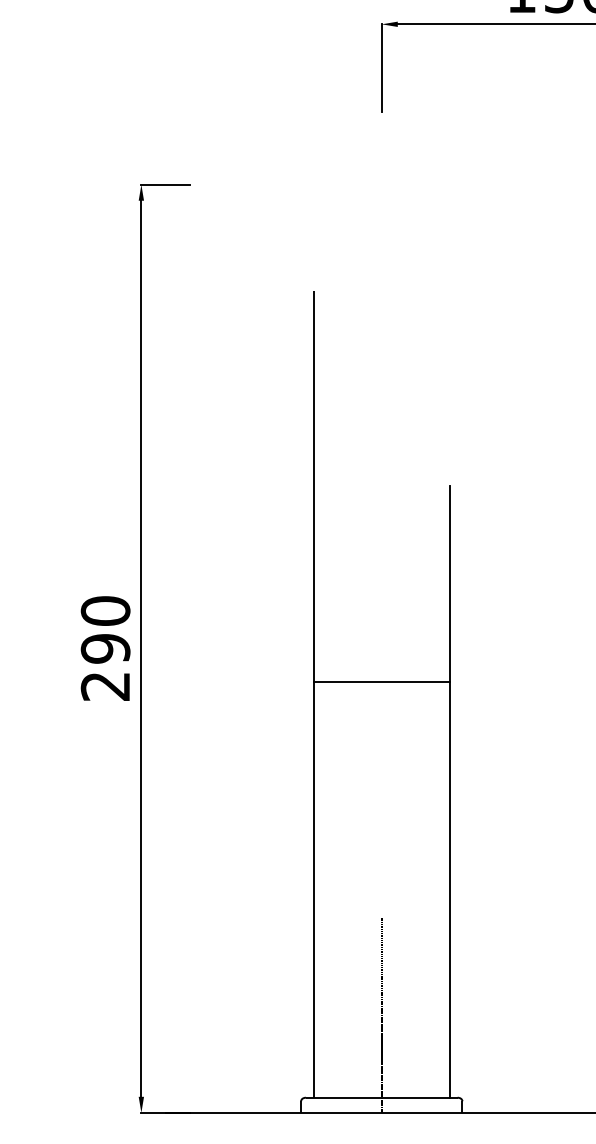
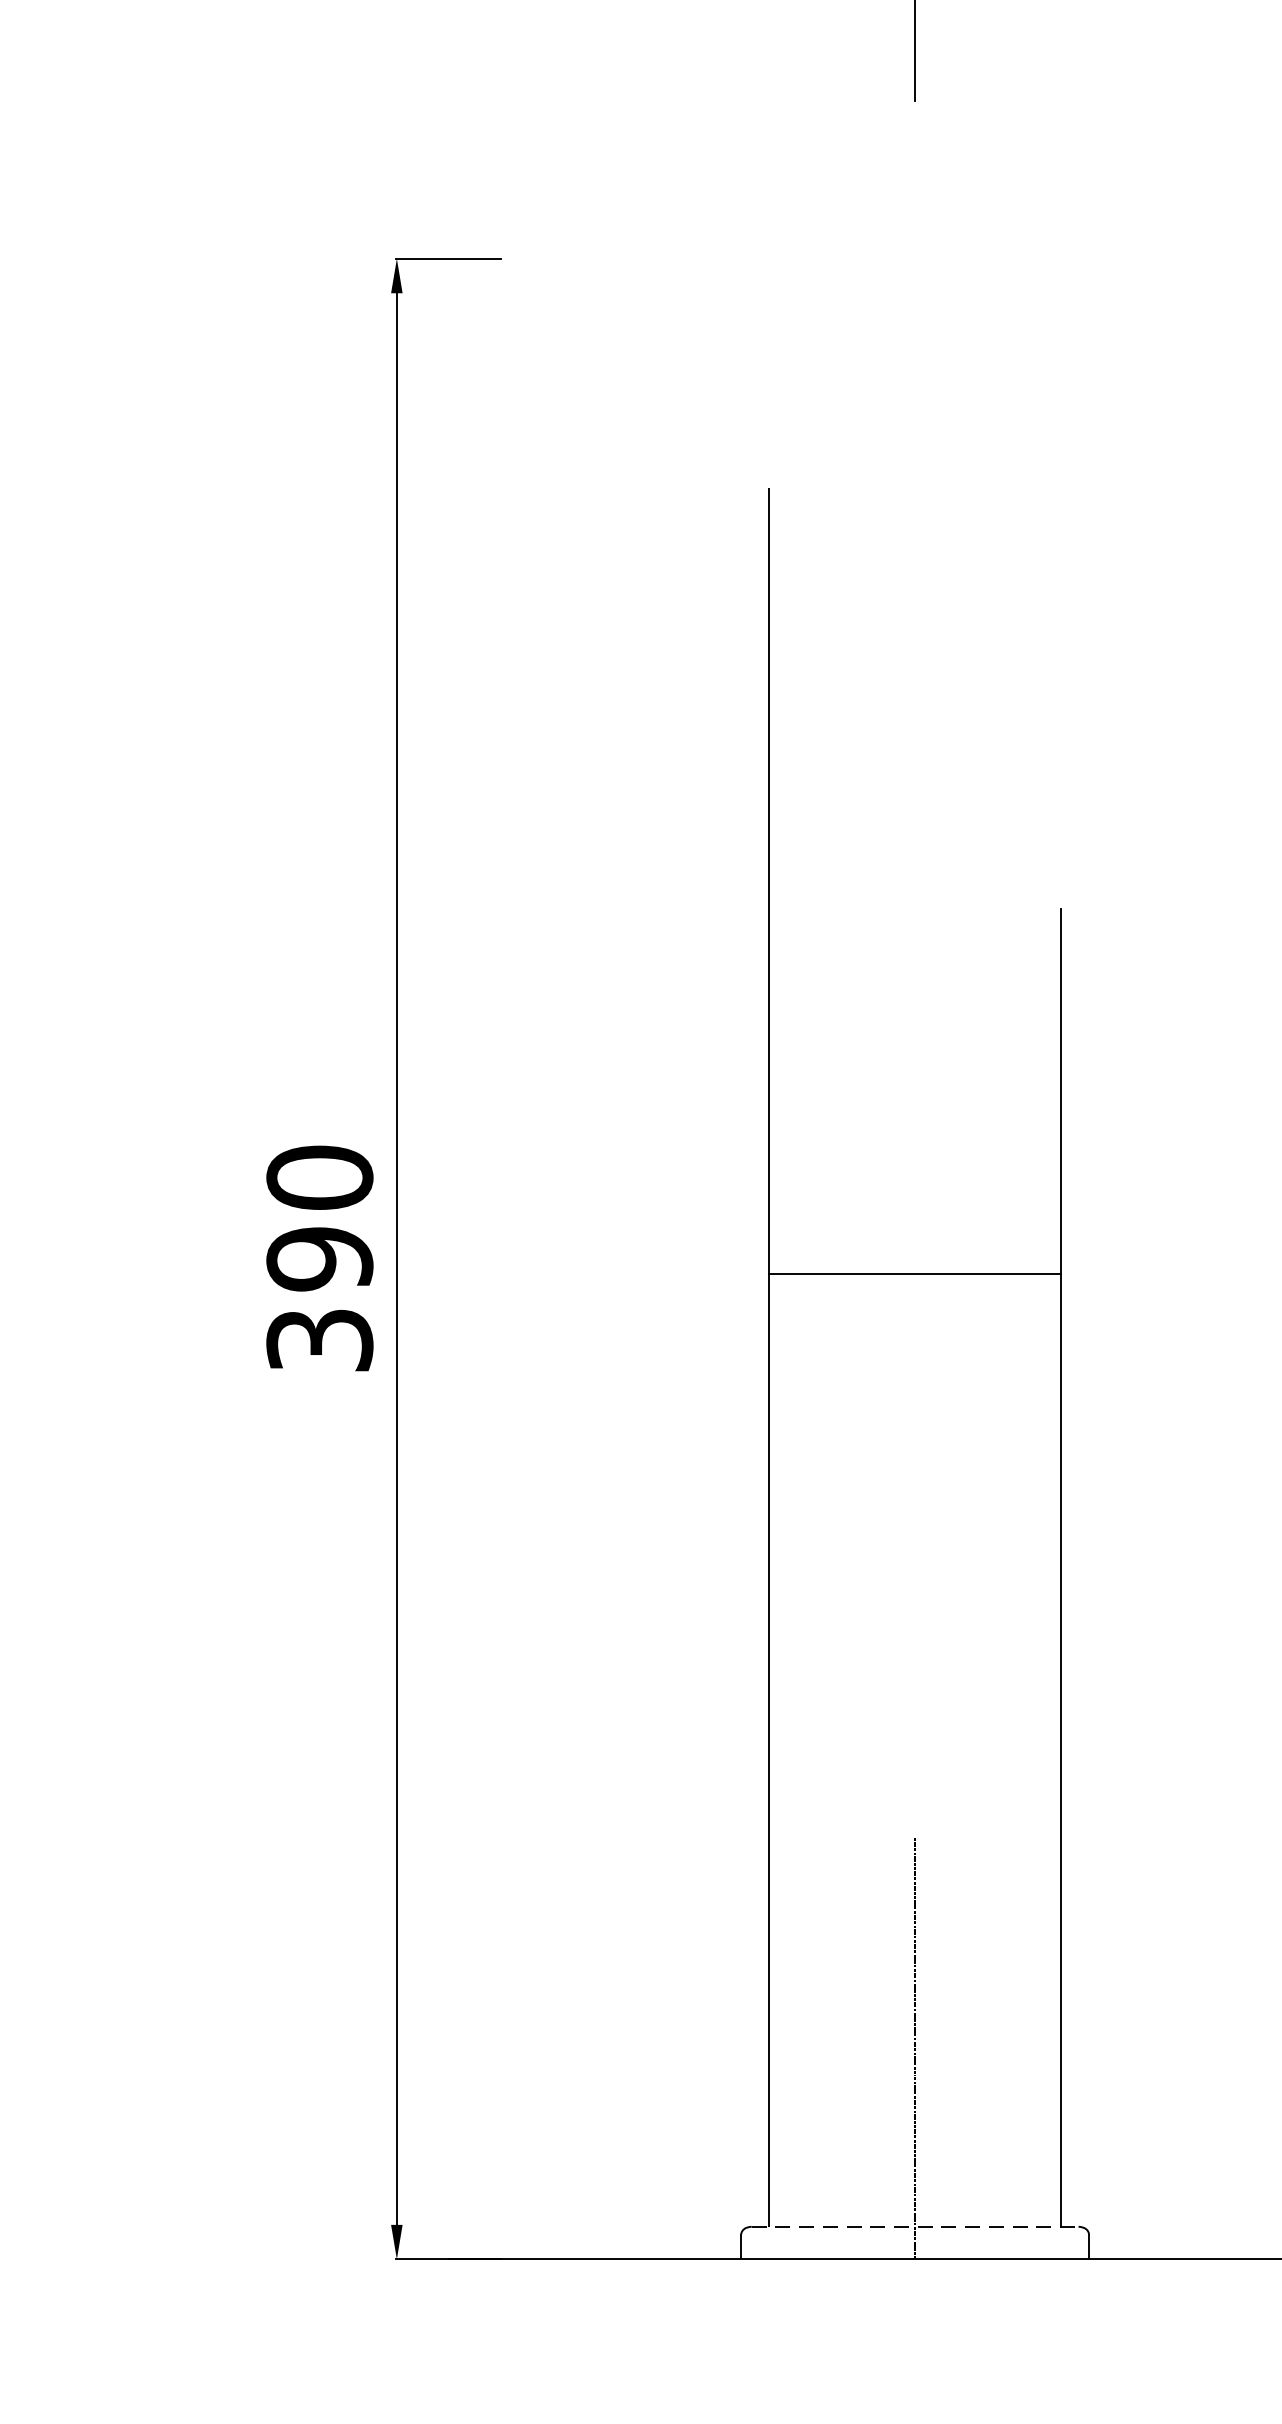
line: (381, 681) -> (914, 1273), moved
text: (105, 686) -> (319, 1340), 290 -> 390
line: (381, 1097) -> (914, 2226), solid -> dashed

